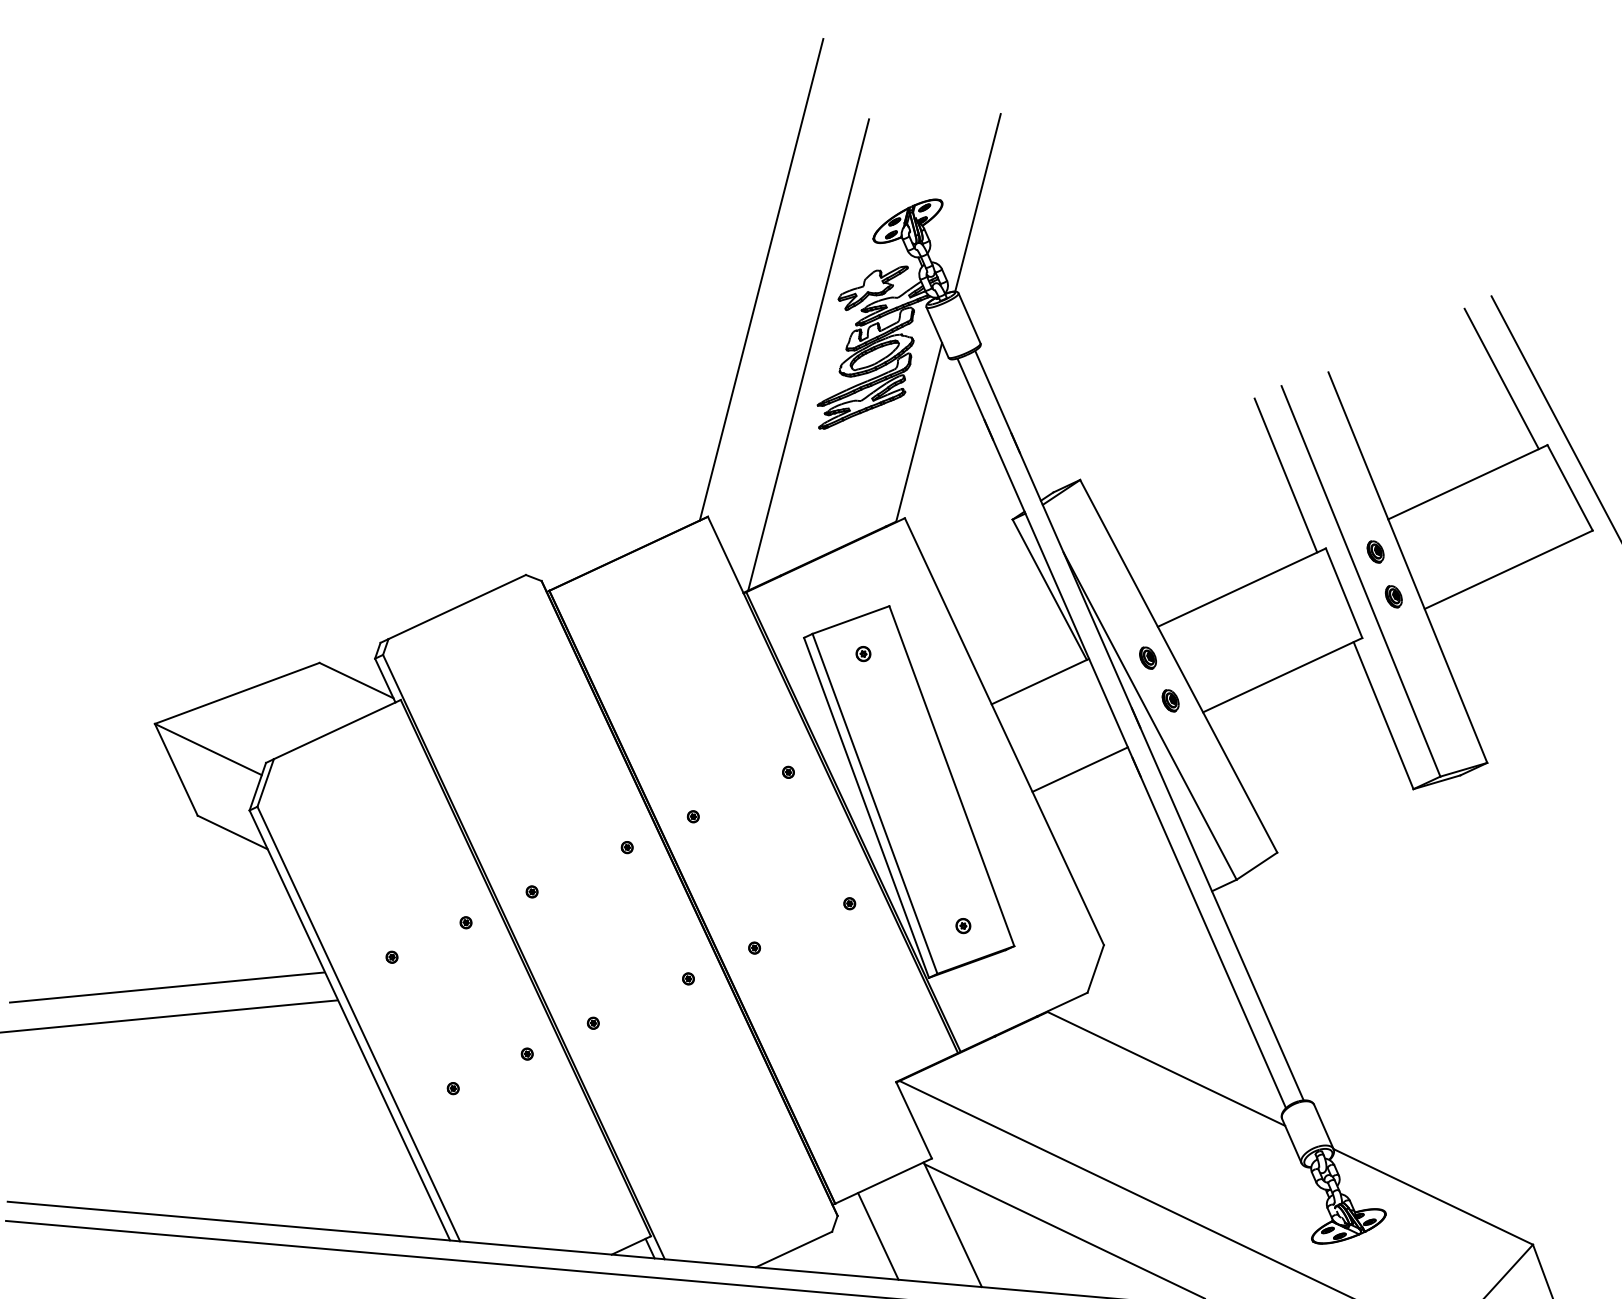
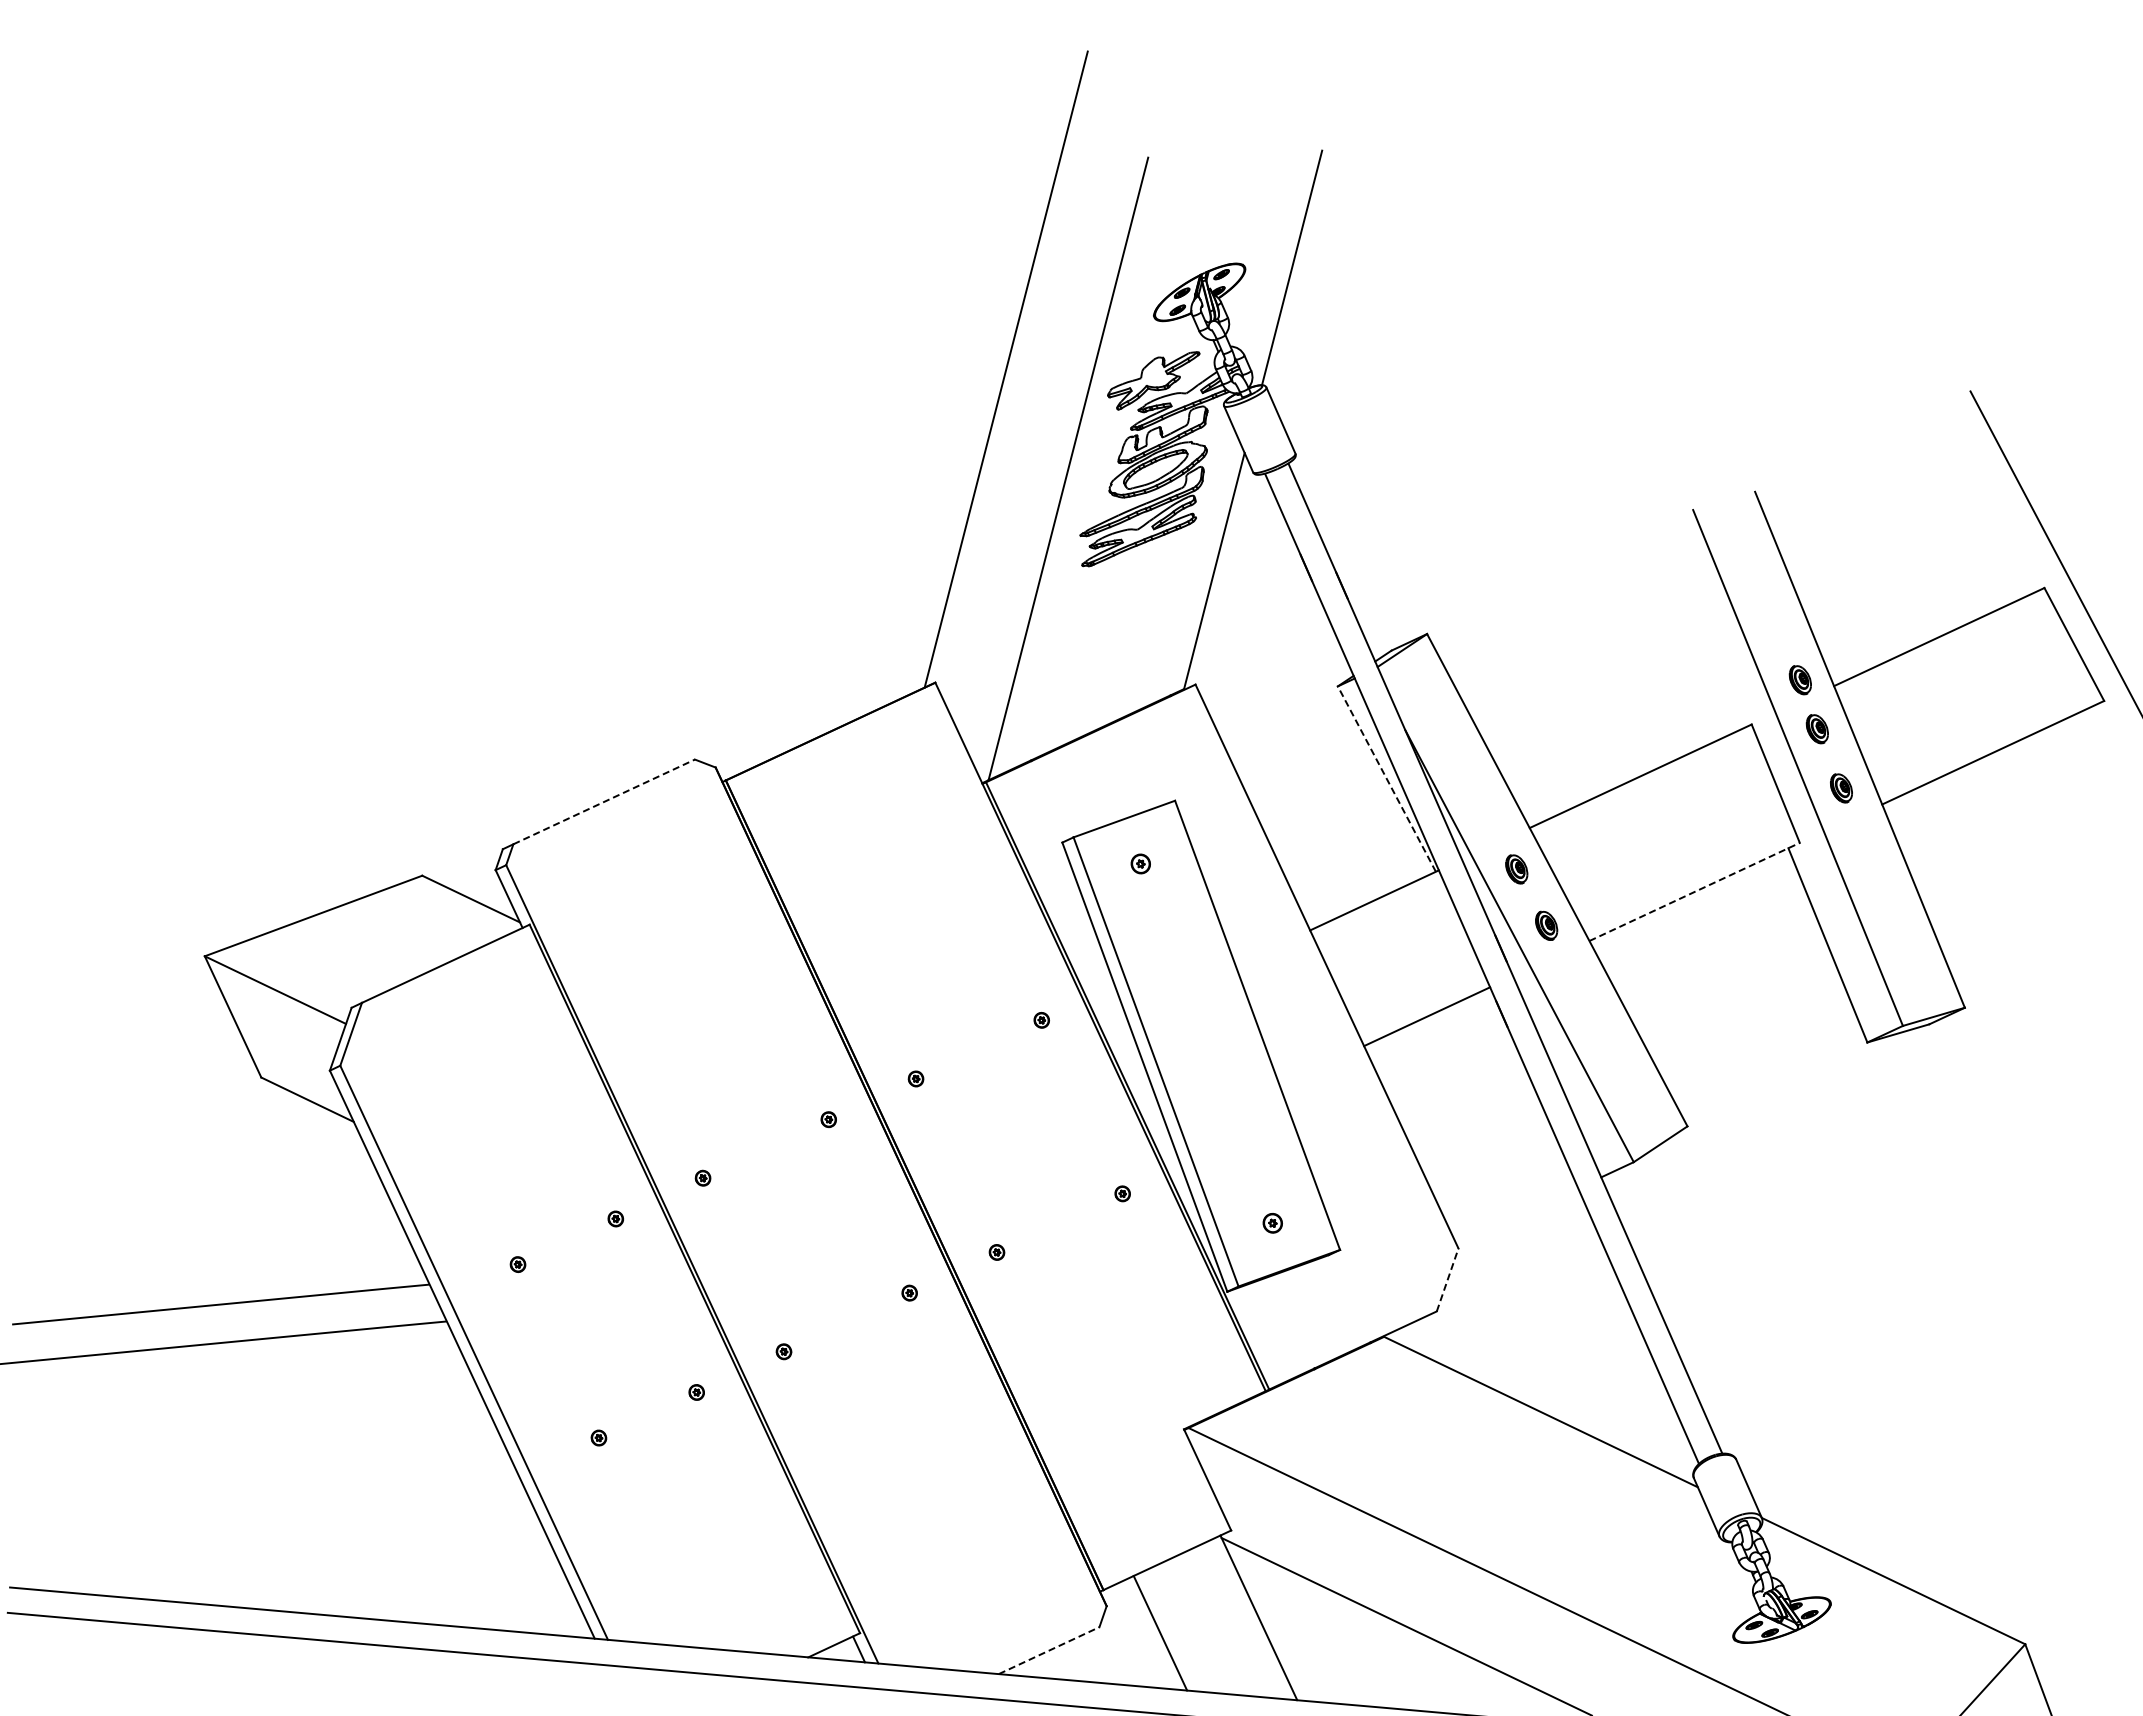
line: (1501, 378) -> (1983, 500), removed
line: (1285, 475) -> (1698, 627), removed
part: (1362, 515) -> (1799, 680), added
line: (1049, 590) -> (1386, 779), solid -> dashed
line: (457, 606) -> (604, 801), solid -> dashed
line: (1283, 674) -> (1695, 891), solid -> dashed
line: (1095, 968) -> (1447, 1279), solid -> dashed
line: (794, 1249) -> (1049, 1650), solid -> dashed

